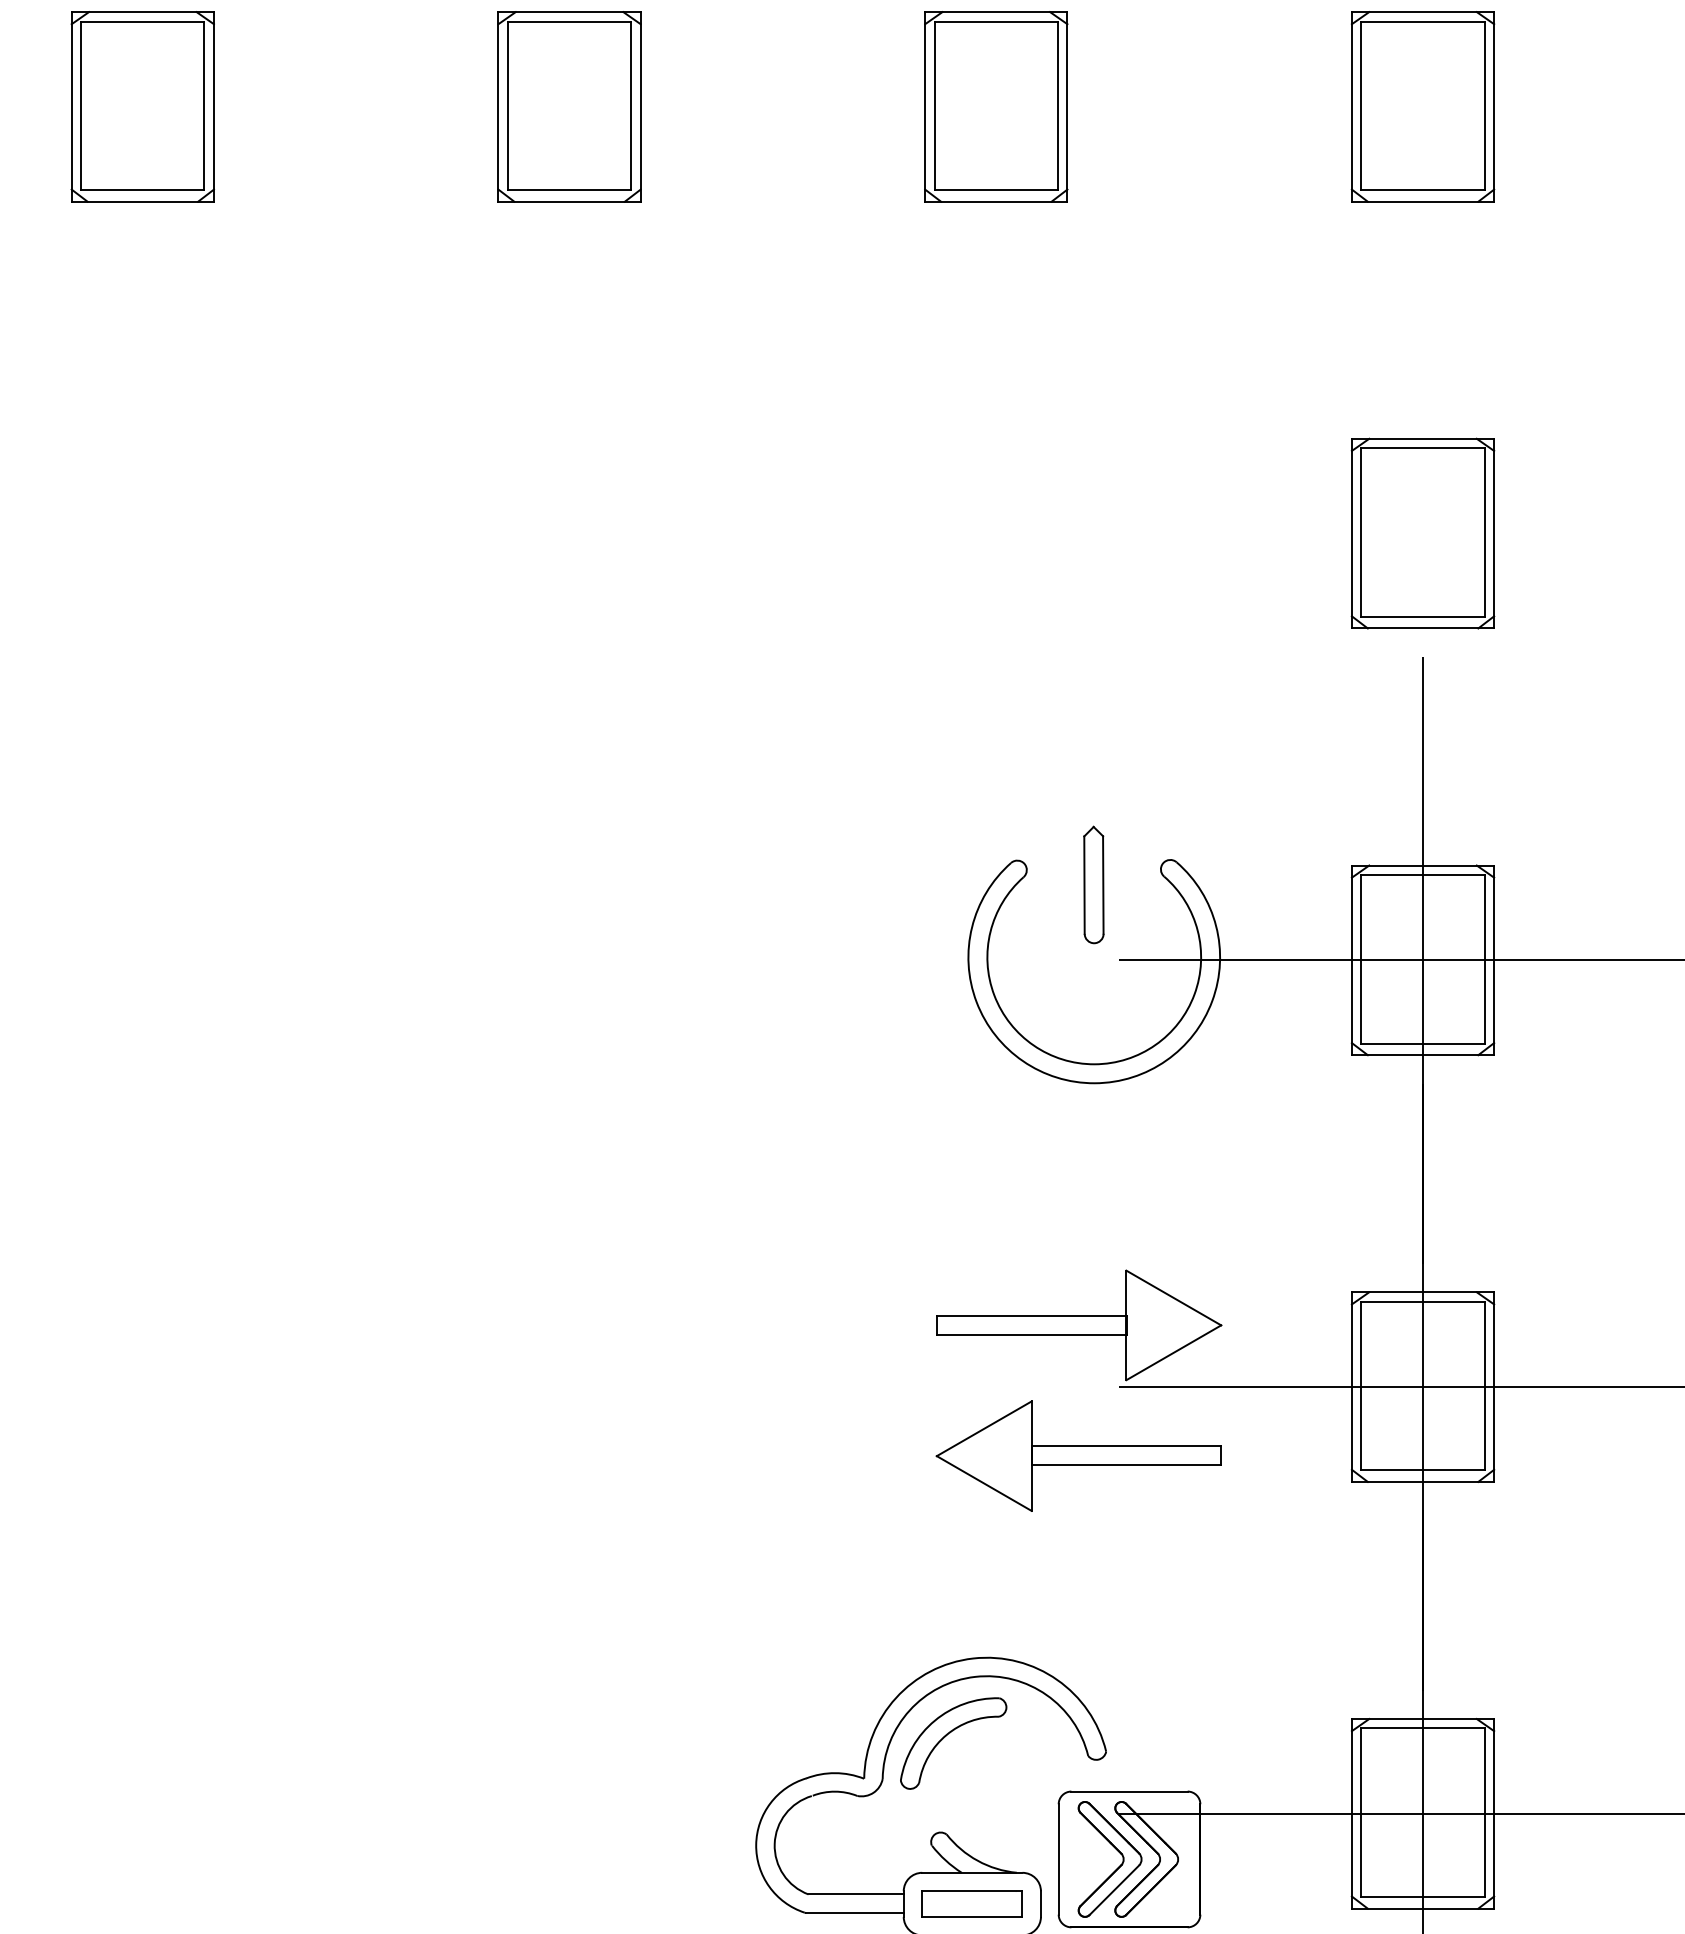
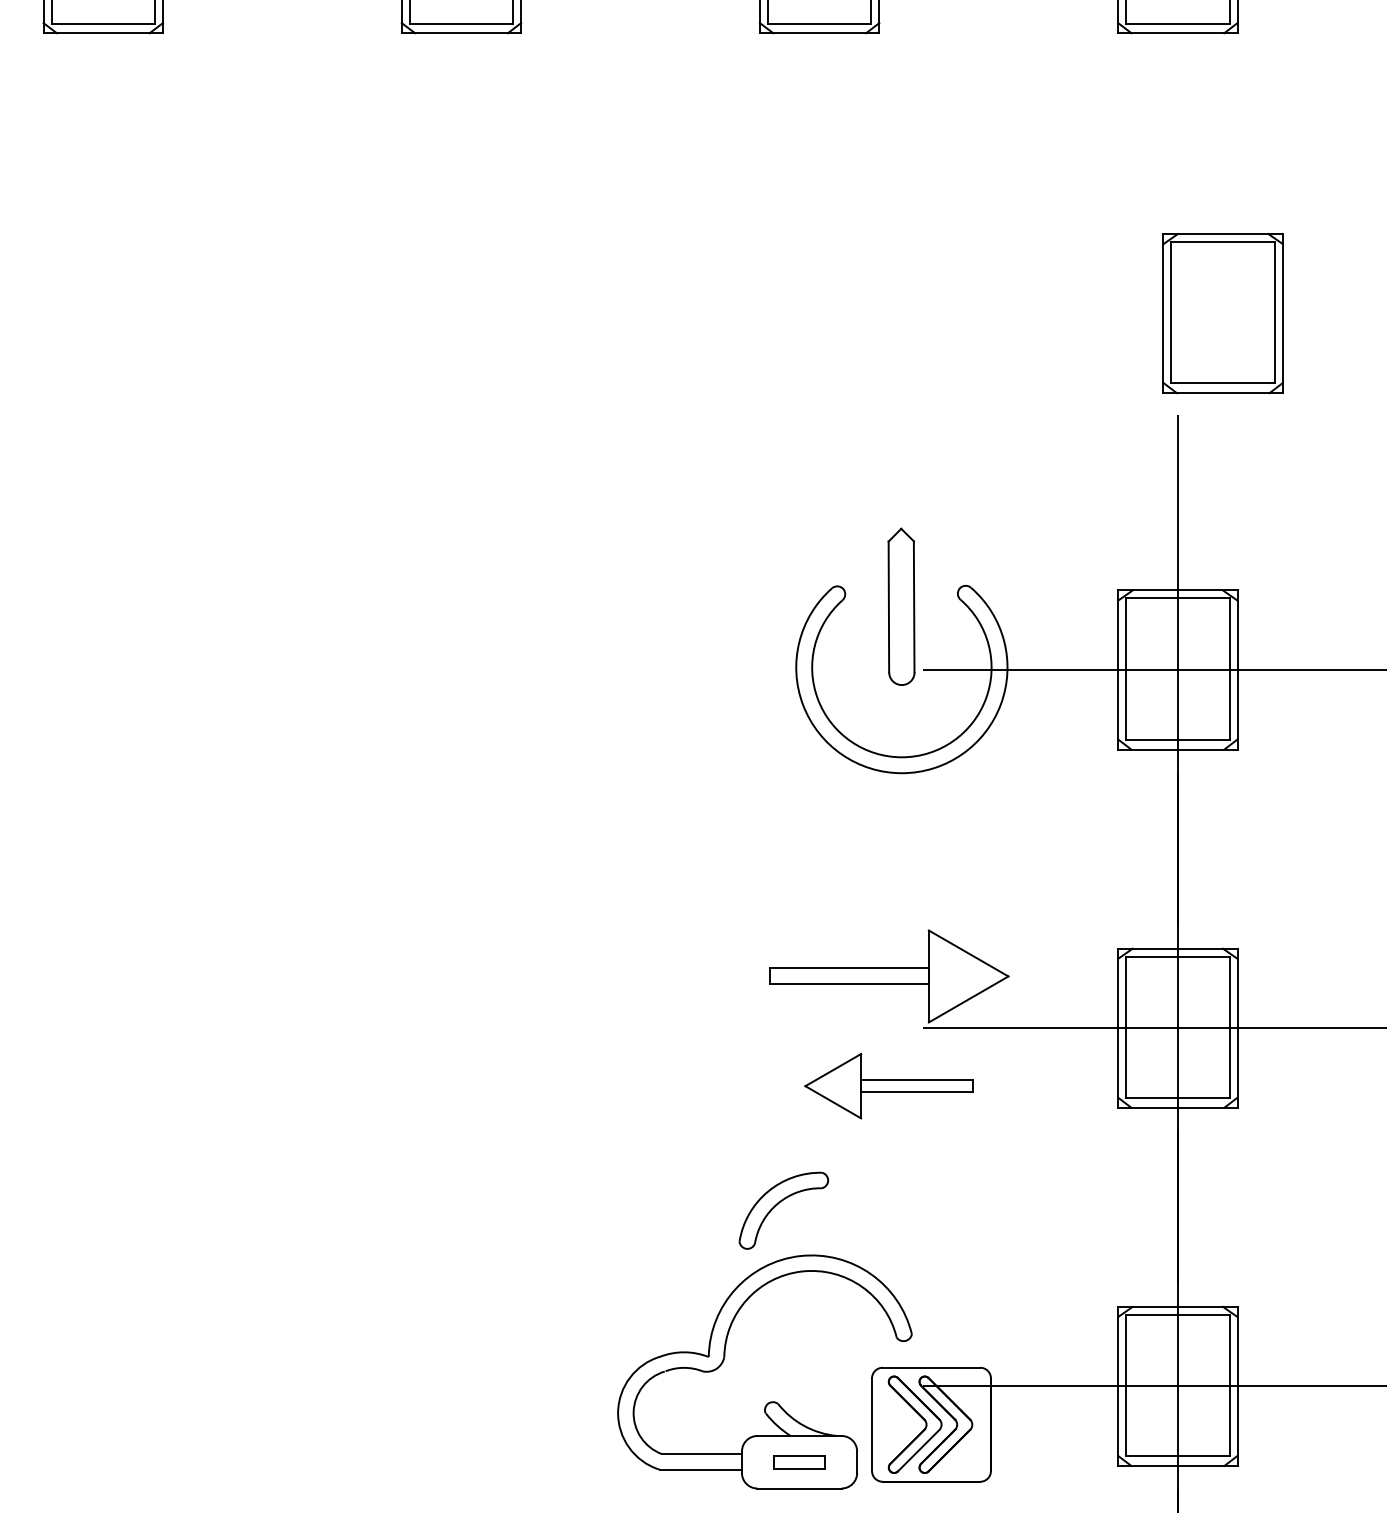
part: (1422, 533) -> (1222, 313), moved
part: (1093, 884) -> (901, 606), size x1.6
part: (1078, 1455) -> (888, 1085), size x0.7
part: (946, 1736) -> (777, 1204), moved
part: (971, 1903) -> (798, 1461), size x0.6

